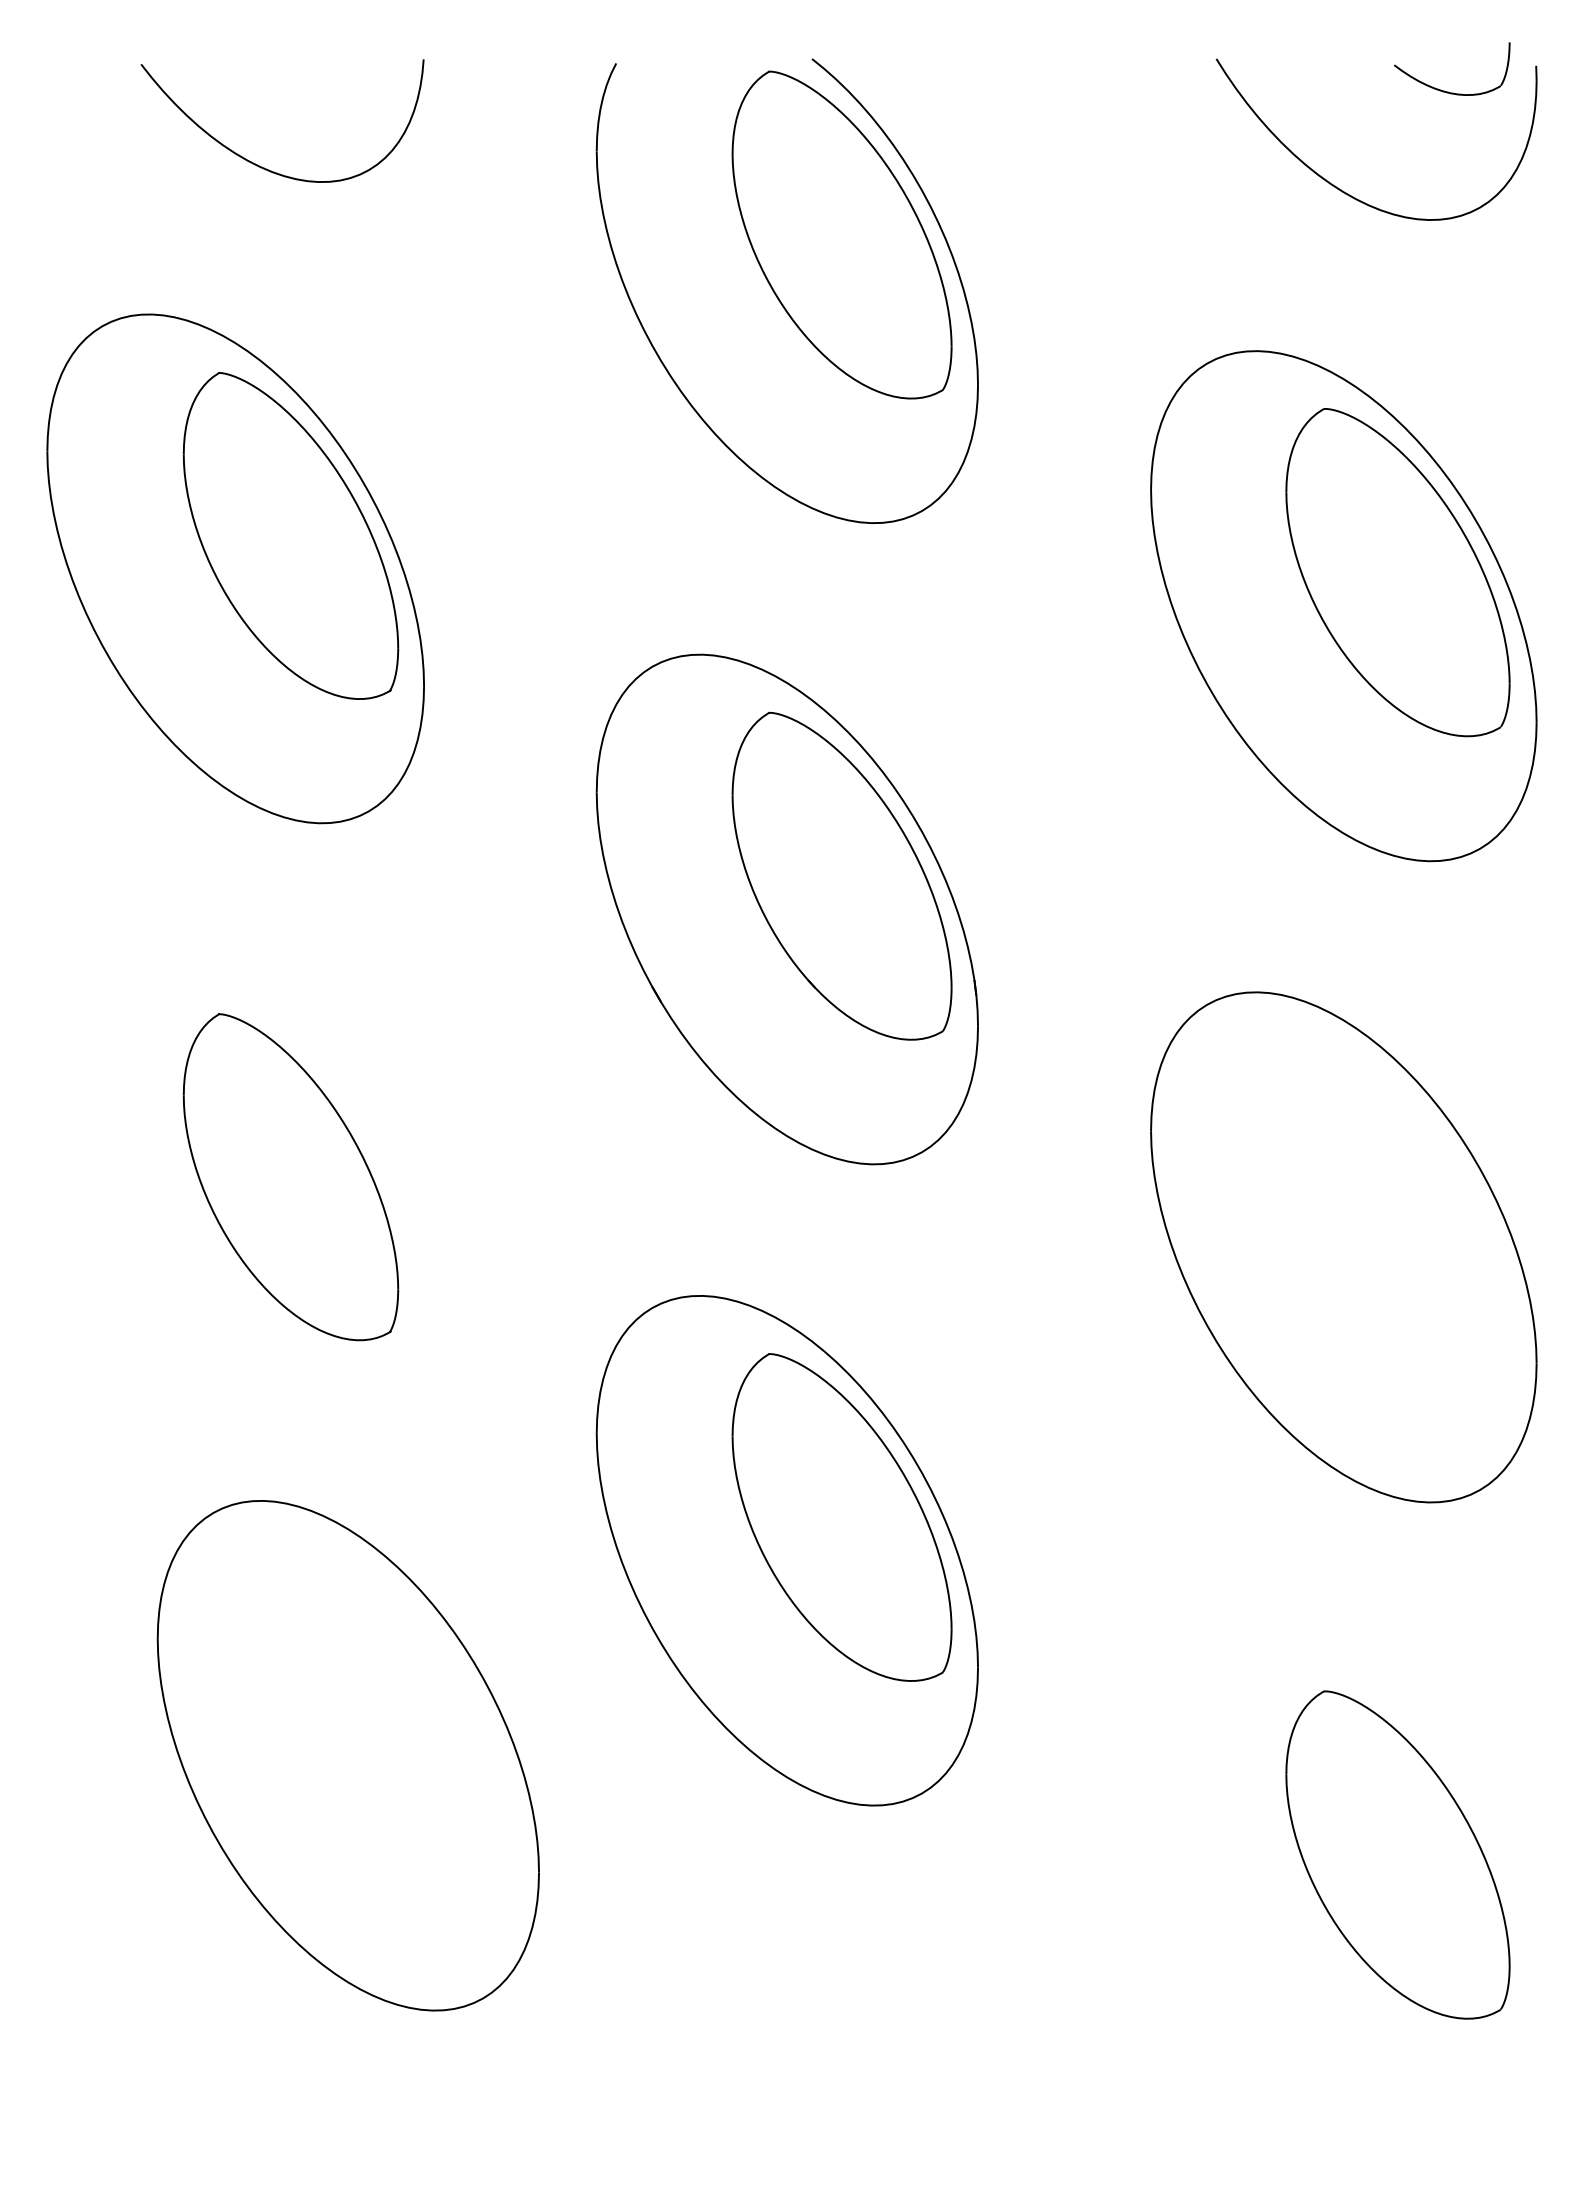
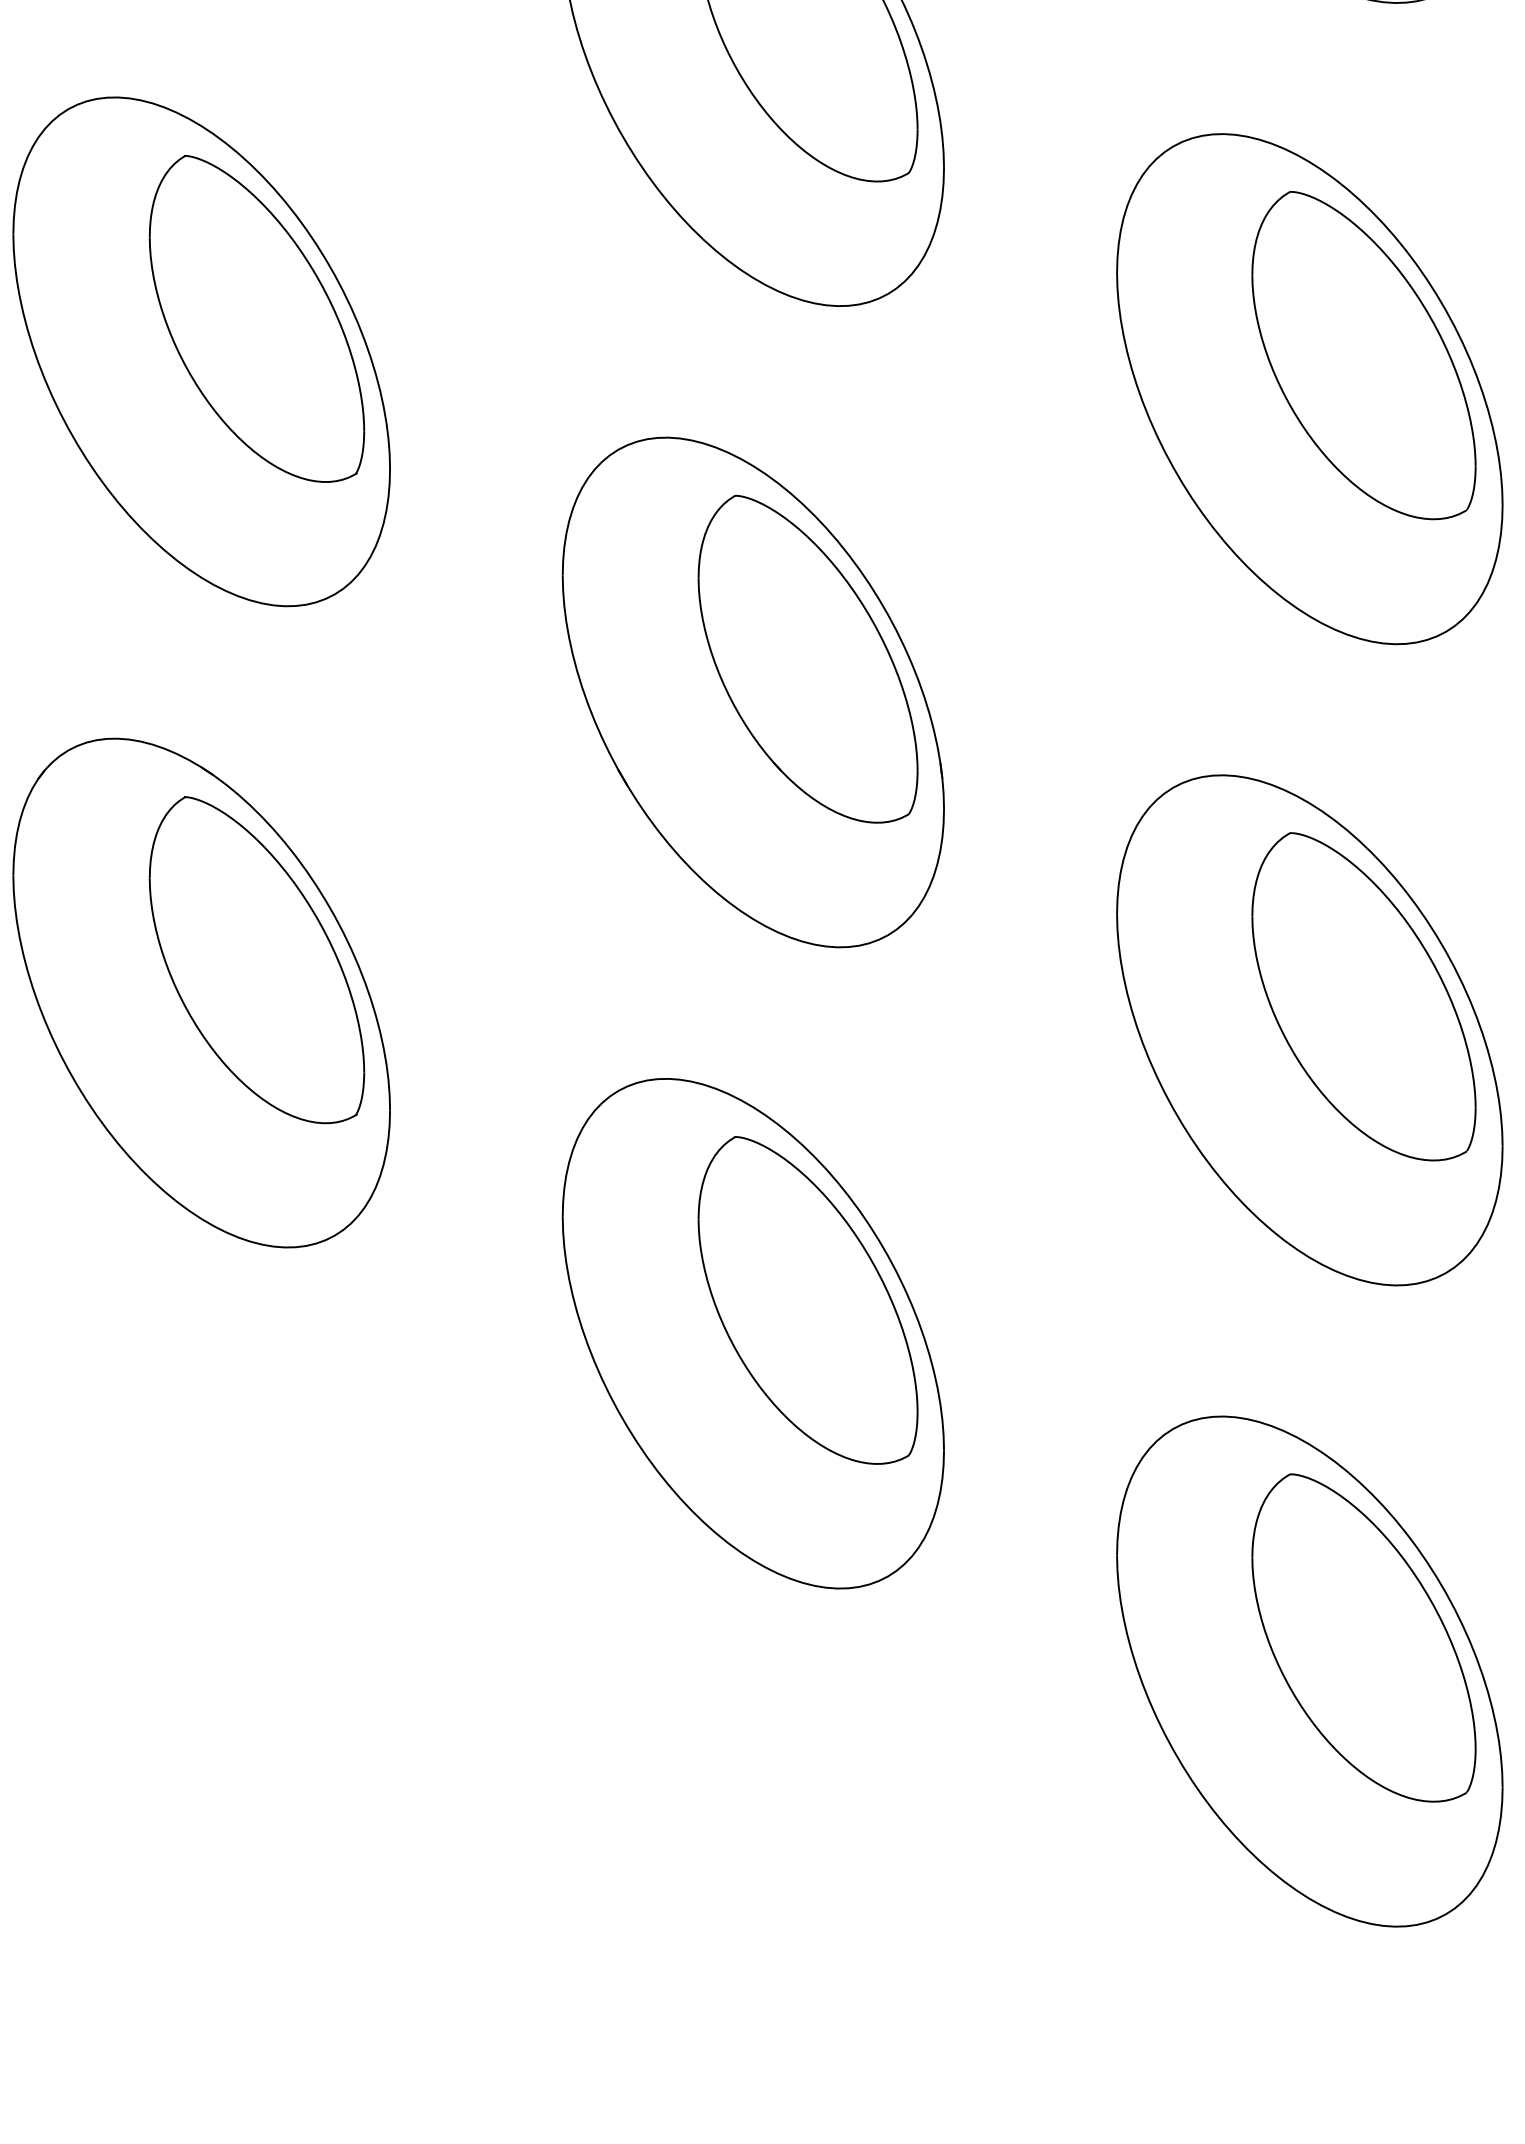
part: (235, 1209) -> (201, 992), added
part: (1397, 1213) -> (1363, 996), added
part: (347, 1755) -> (313, 1538), removed
part: (1343, 1888) -> (1309, 1671), added

